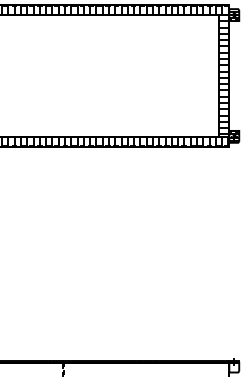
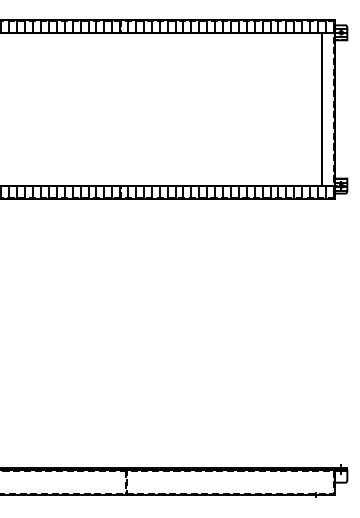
hatch: (224, 77) -> (328, 111), removed

